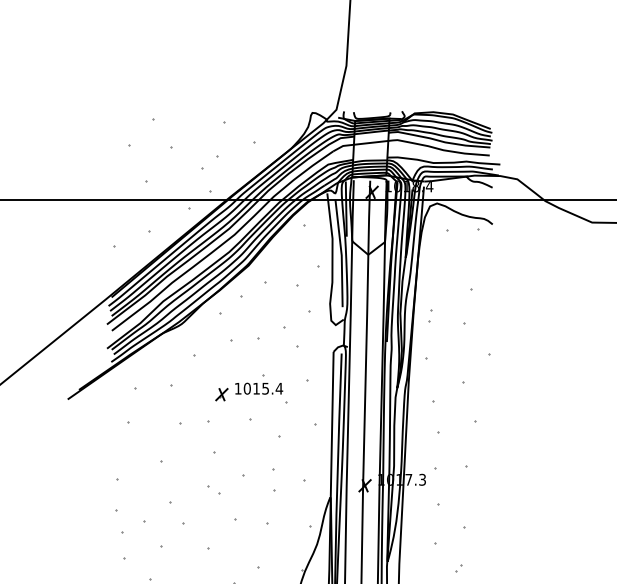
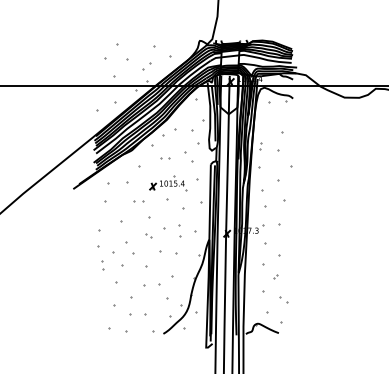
part: (245, 340) -> (165, 158), size x0.62
part: (193, 423) -> (138, 201), size x0.62
part: (124, 547) -> (102, 265), size x0.62

